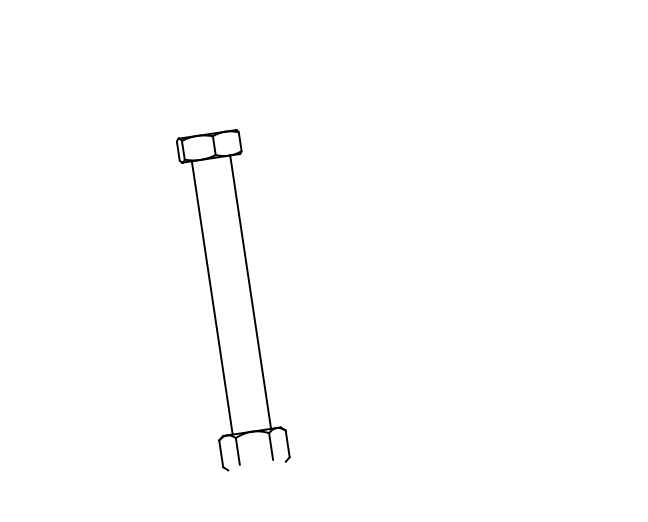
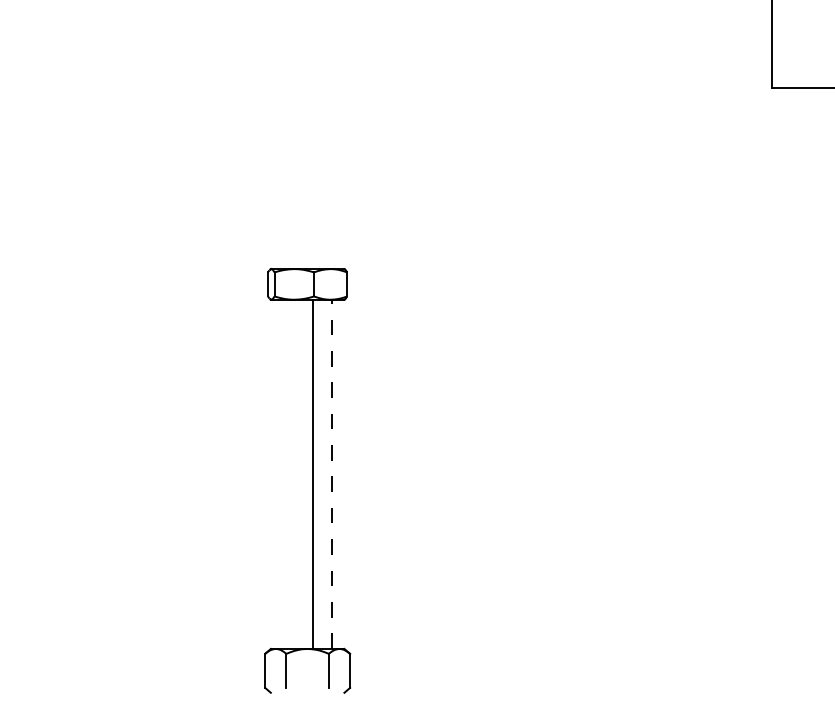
line: (250, 292) -> (332, 474), solid -> dashed
line: (212, 297) -> (313, 473), moved

